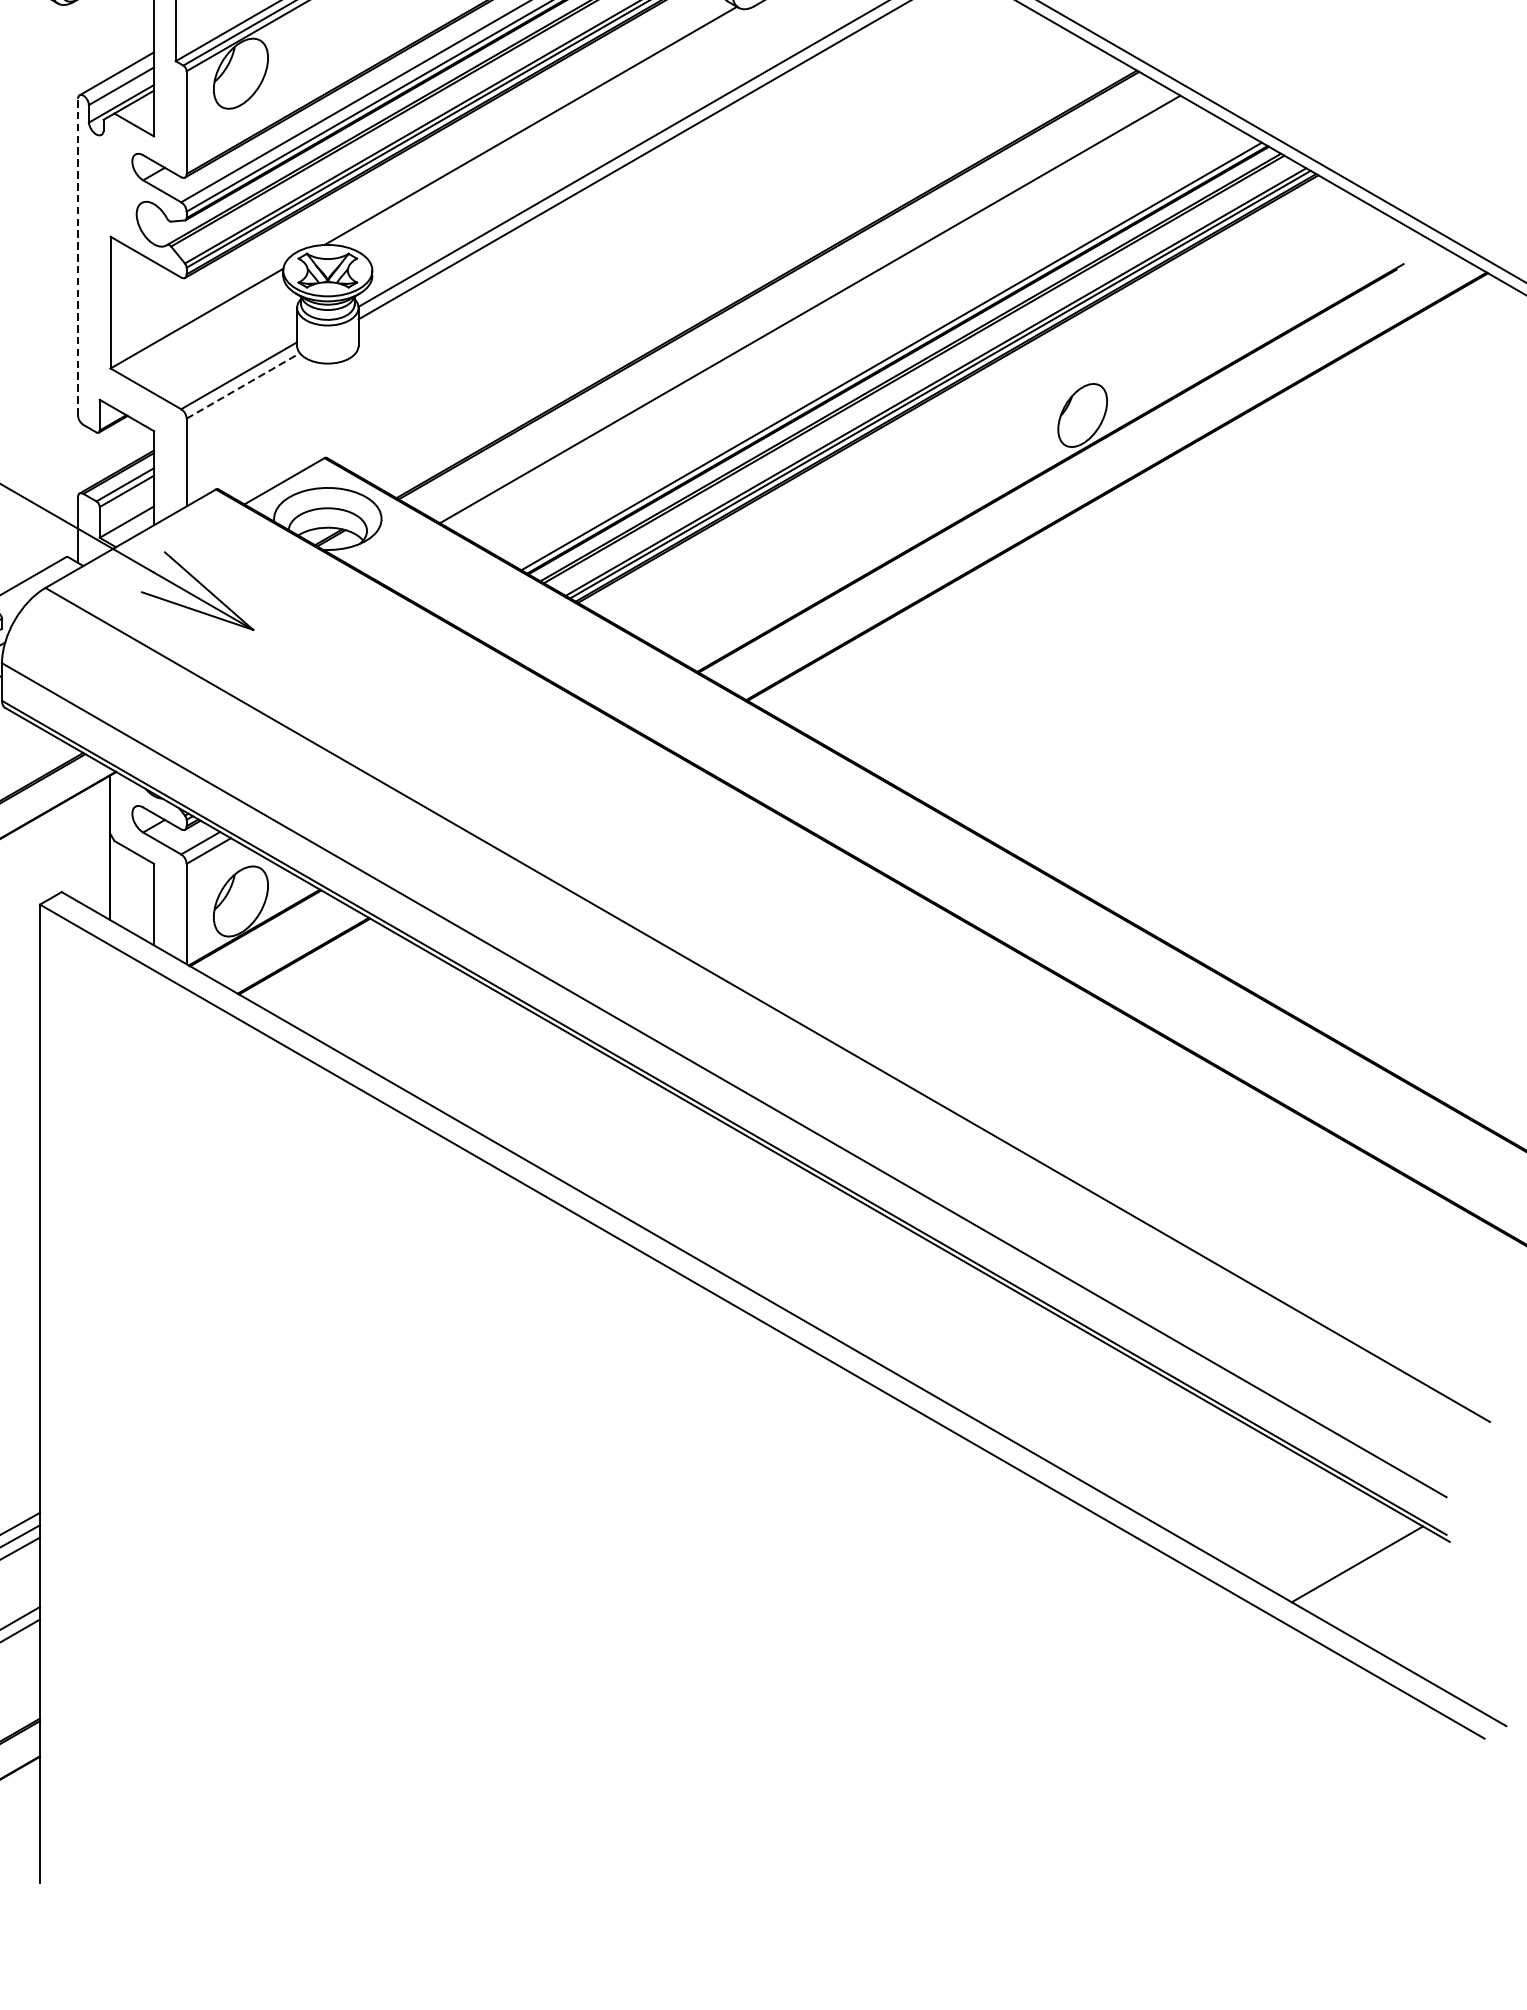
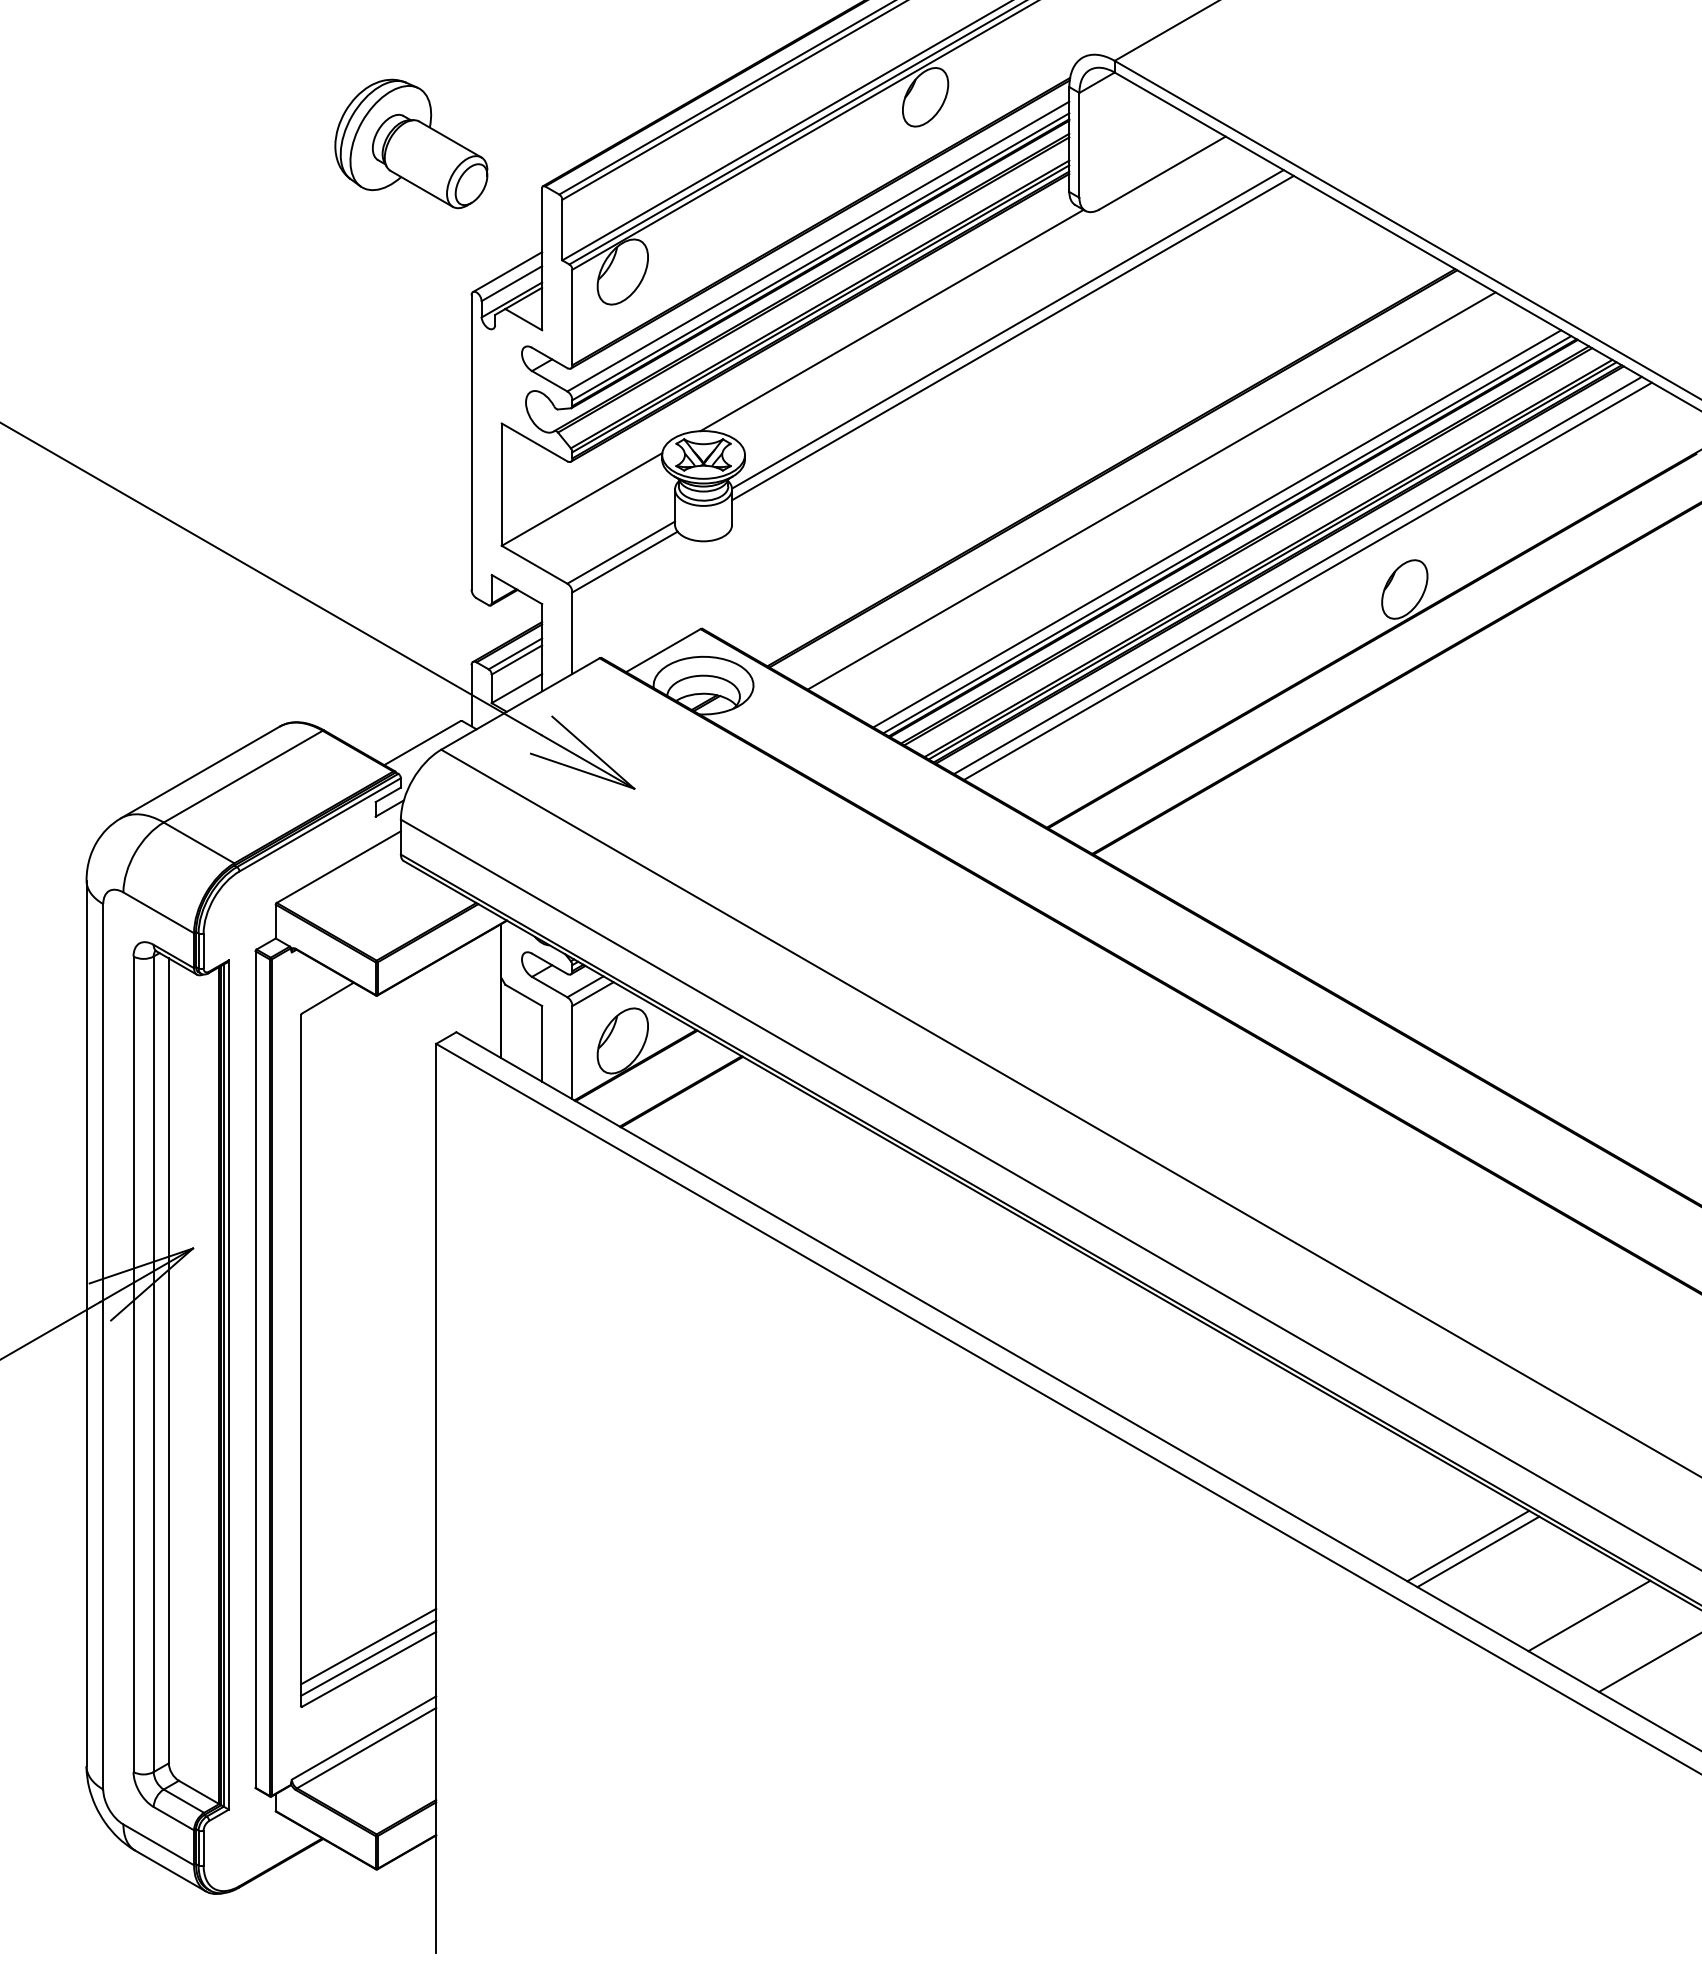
line: (78, 256) -> (471, 441), dashed -> solid
line: (881, 349) -> (1217, 528), added
line: (243, 386) -> (625, 562), dashed -> solid
line: (967, 400) -> (1297, 575), added
line: (979, 405) -> (1308, 580), added
line: (1151, 1444) -> (1468, 1545), added
line: (1162, 1451) -> (1478, 1551), added
line: (1281, 1519) -> (1589, 1615), added

